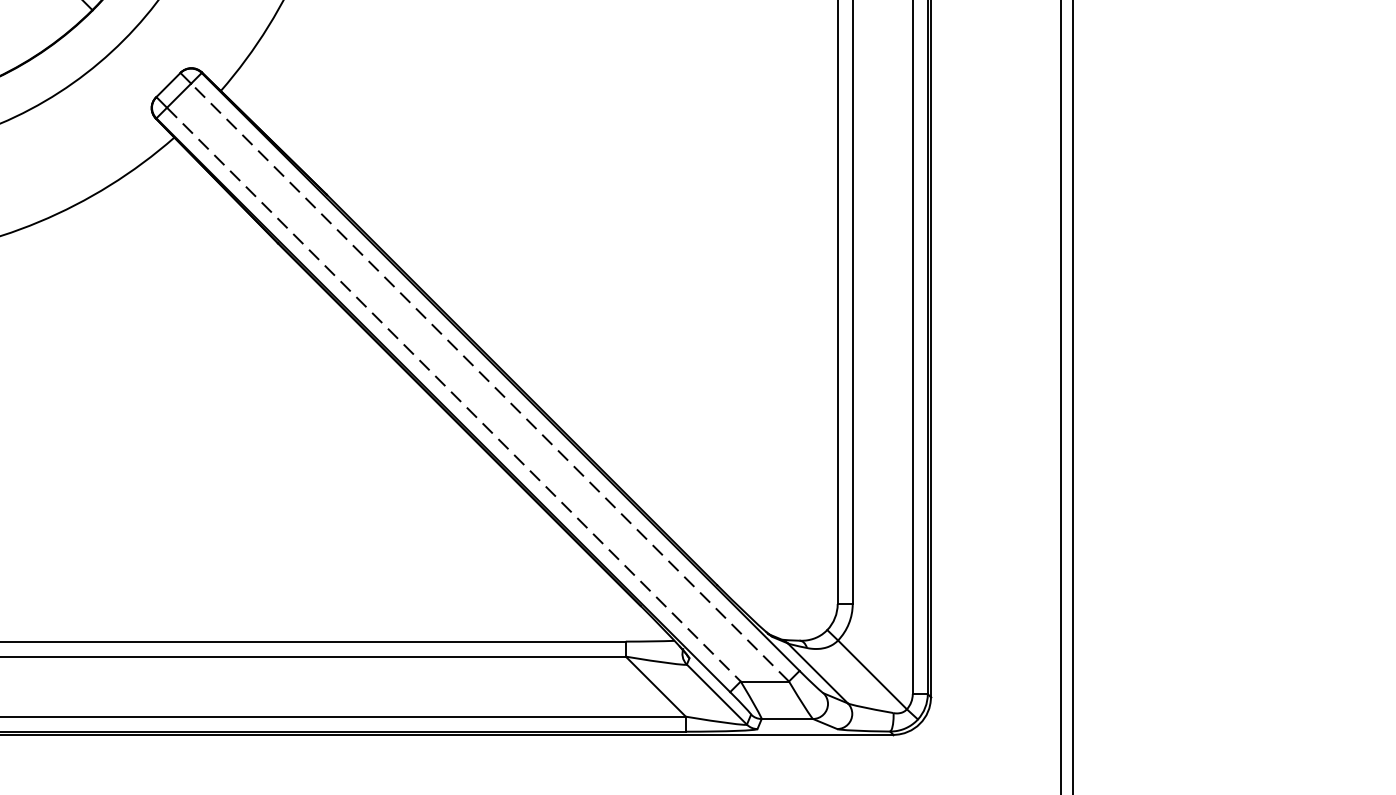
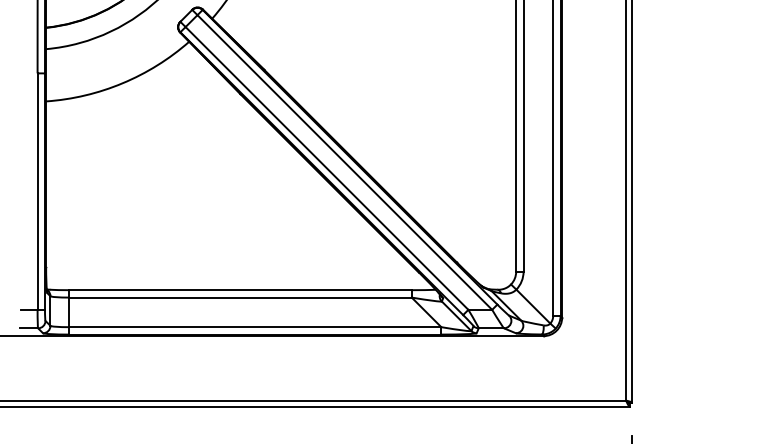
line: (489, 382) -> (344, 162), dashed -> solid
line: (454, 394) -> (327, 168), dashed -> solid

